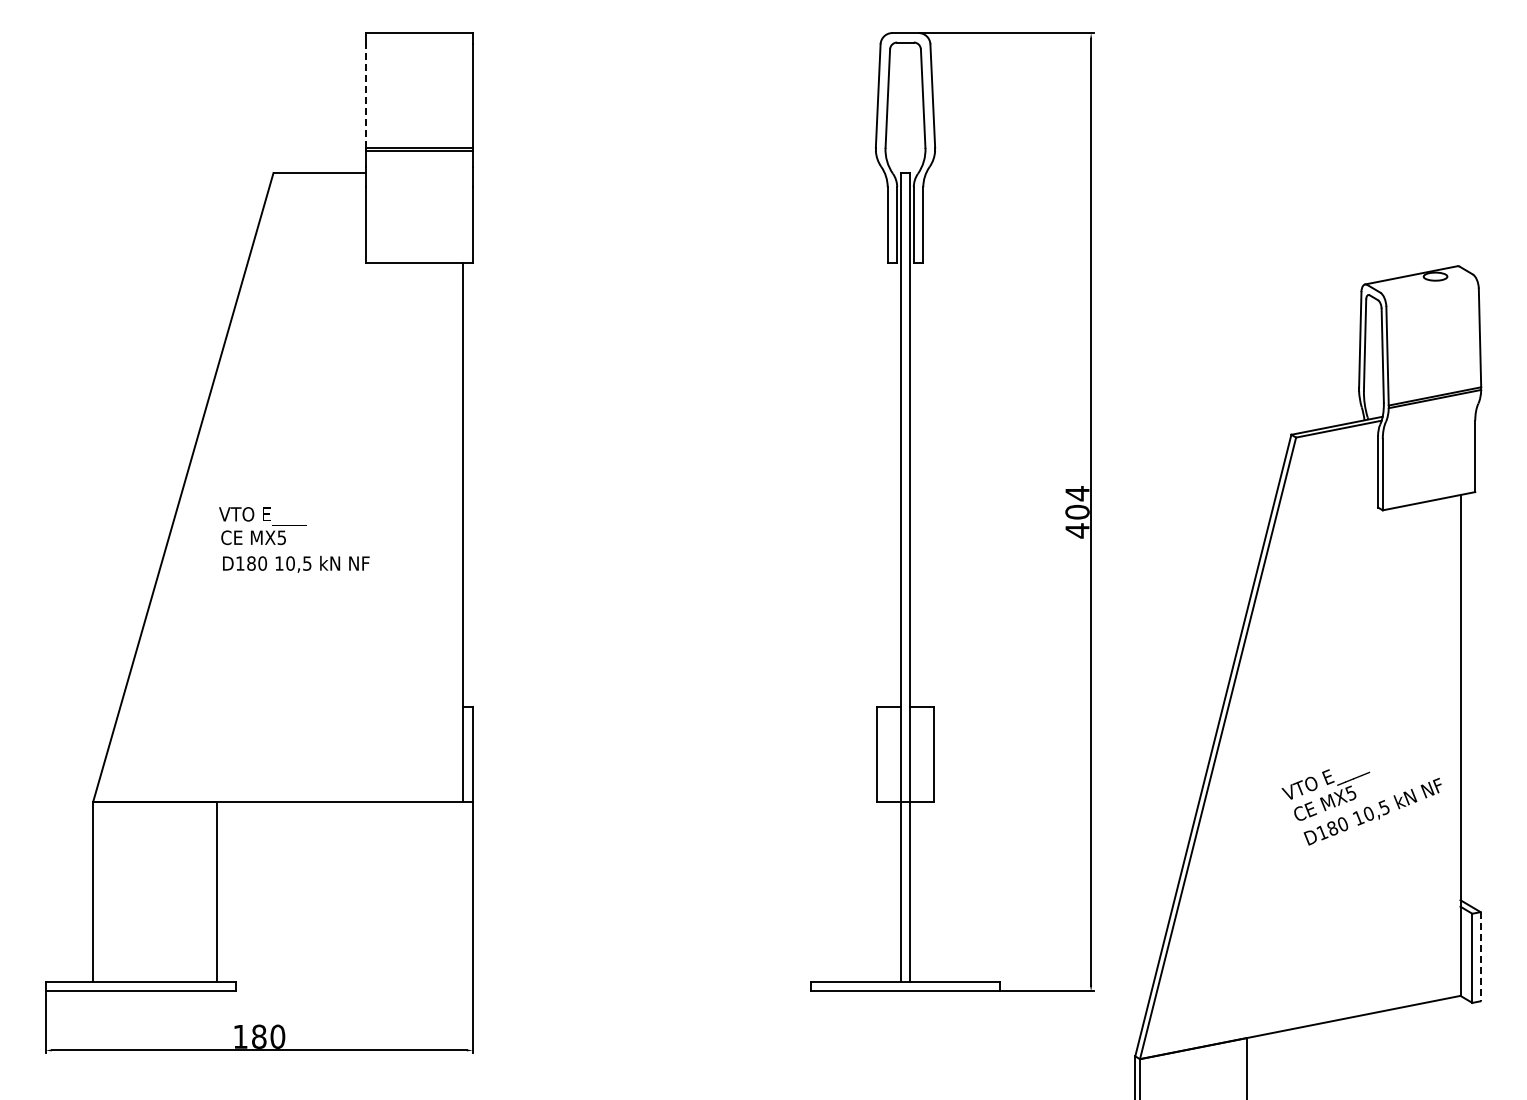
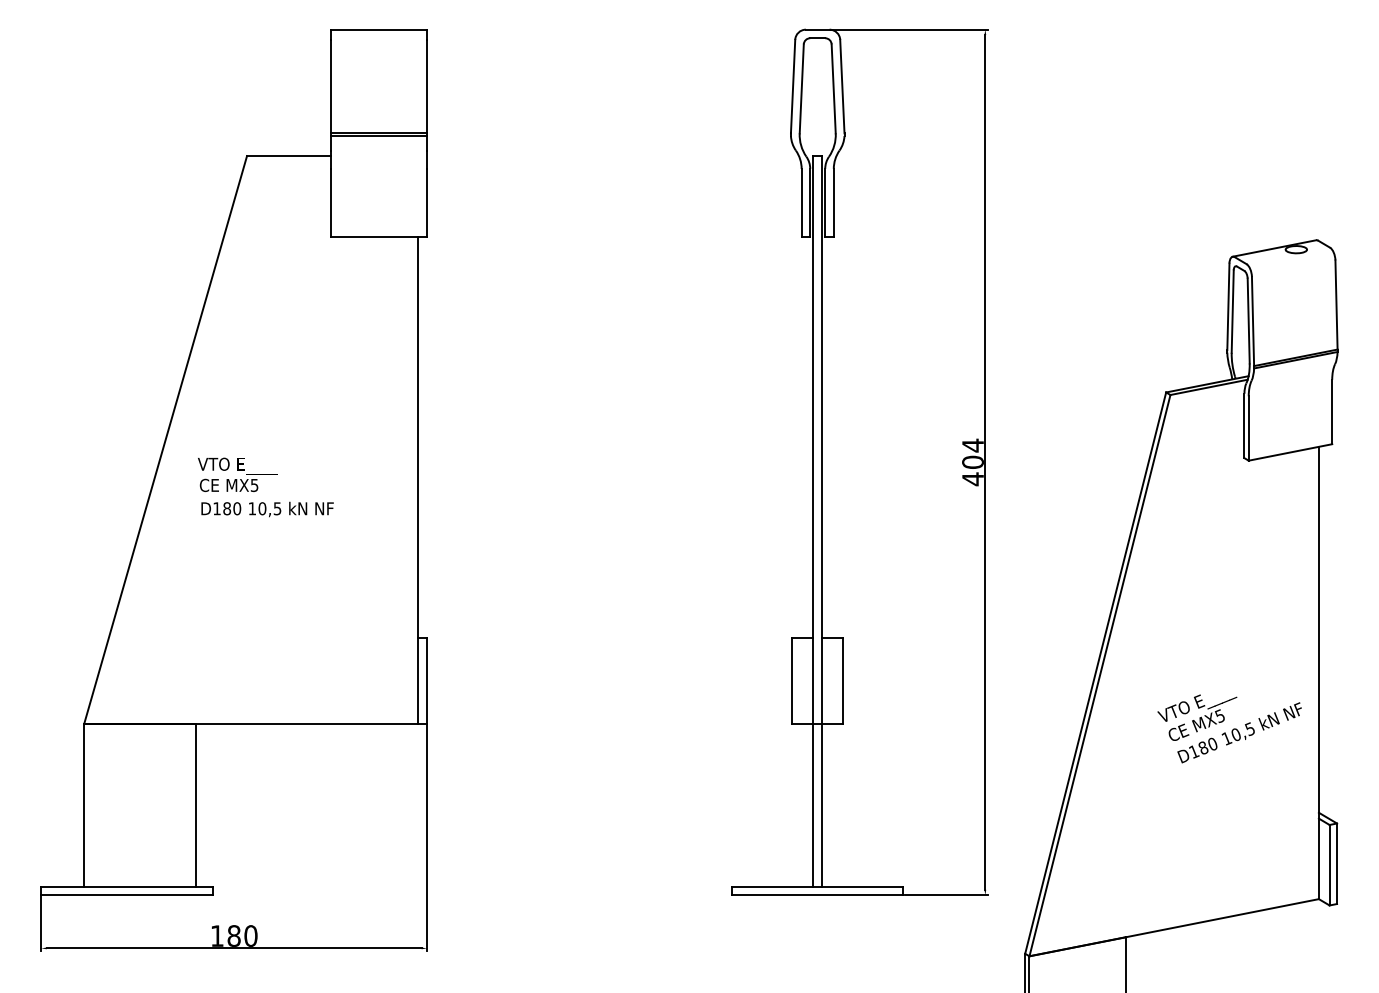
line: (366, 96) -> (331, 86), dashed -> solid
line: (1480, 956) -> (1336, 863), dashed -> solid

